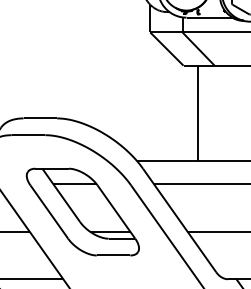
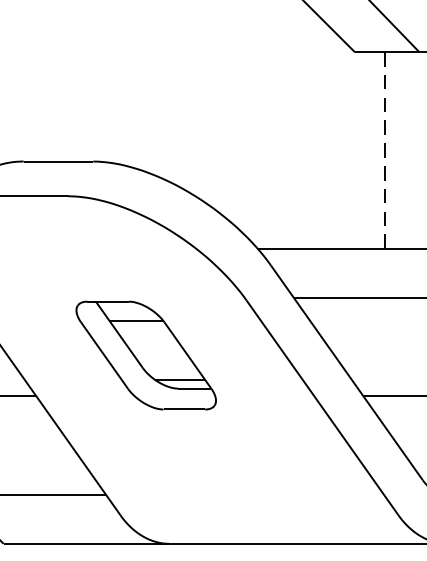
line: (197, 112) -> (383, 149), solid -> dashed
part: (82, 211) -> (145, 354), size x0.6

